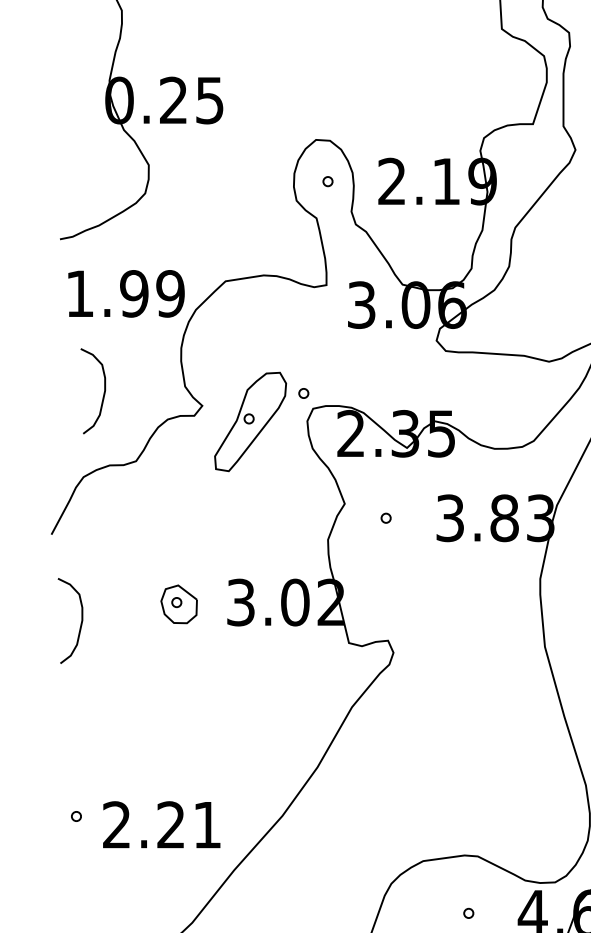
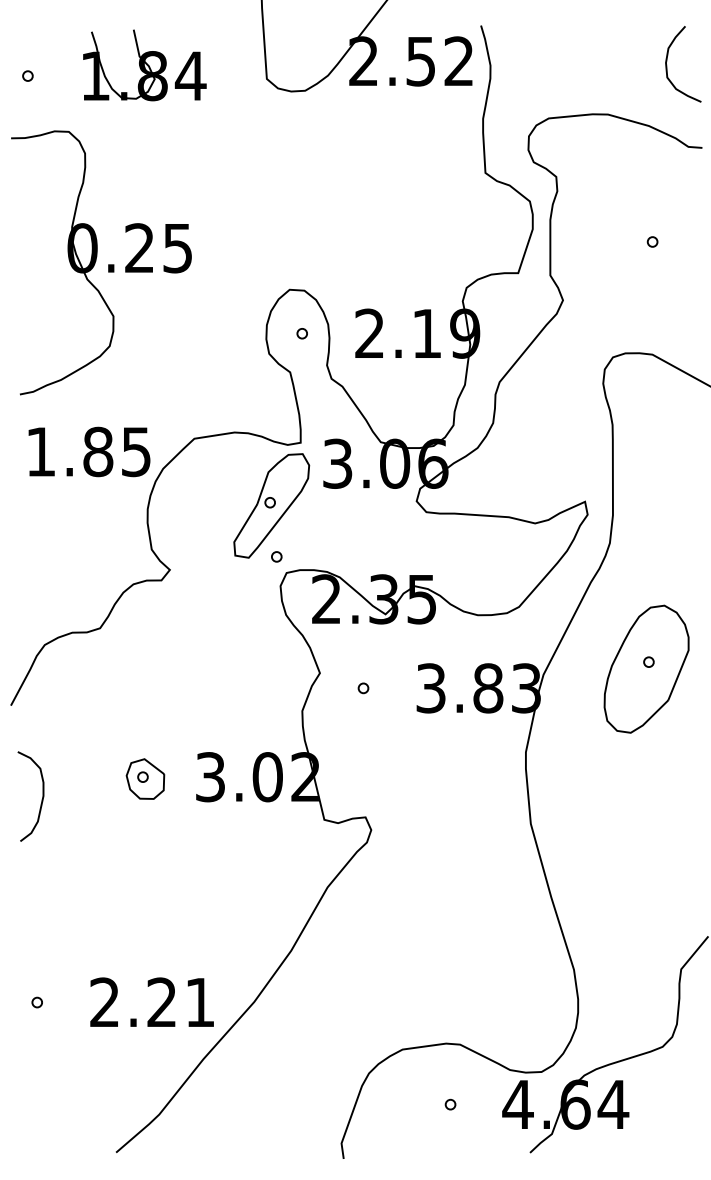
text: (152, 293) -> (117, 451), 1.99 -> 1.85
curve: (103, 394) -> (65, 557), removed
part: (250, 421) -> (271, 505), moved
text: (161, 824) -> (151, 1001), moved

